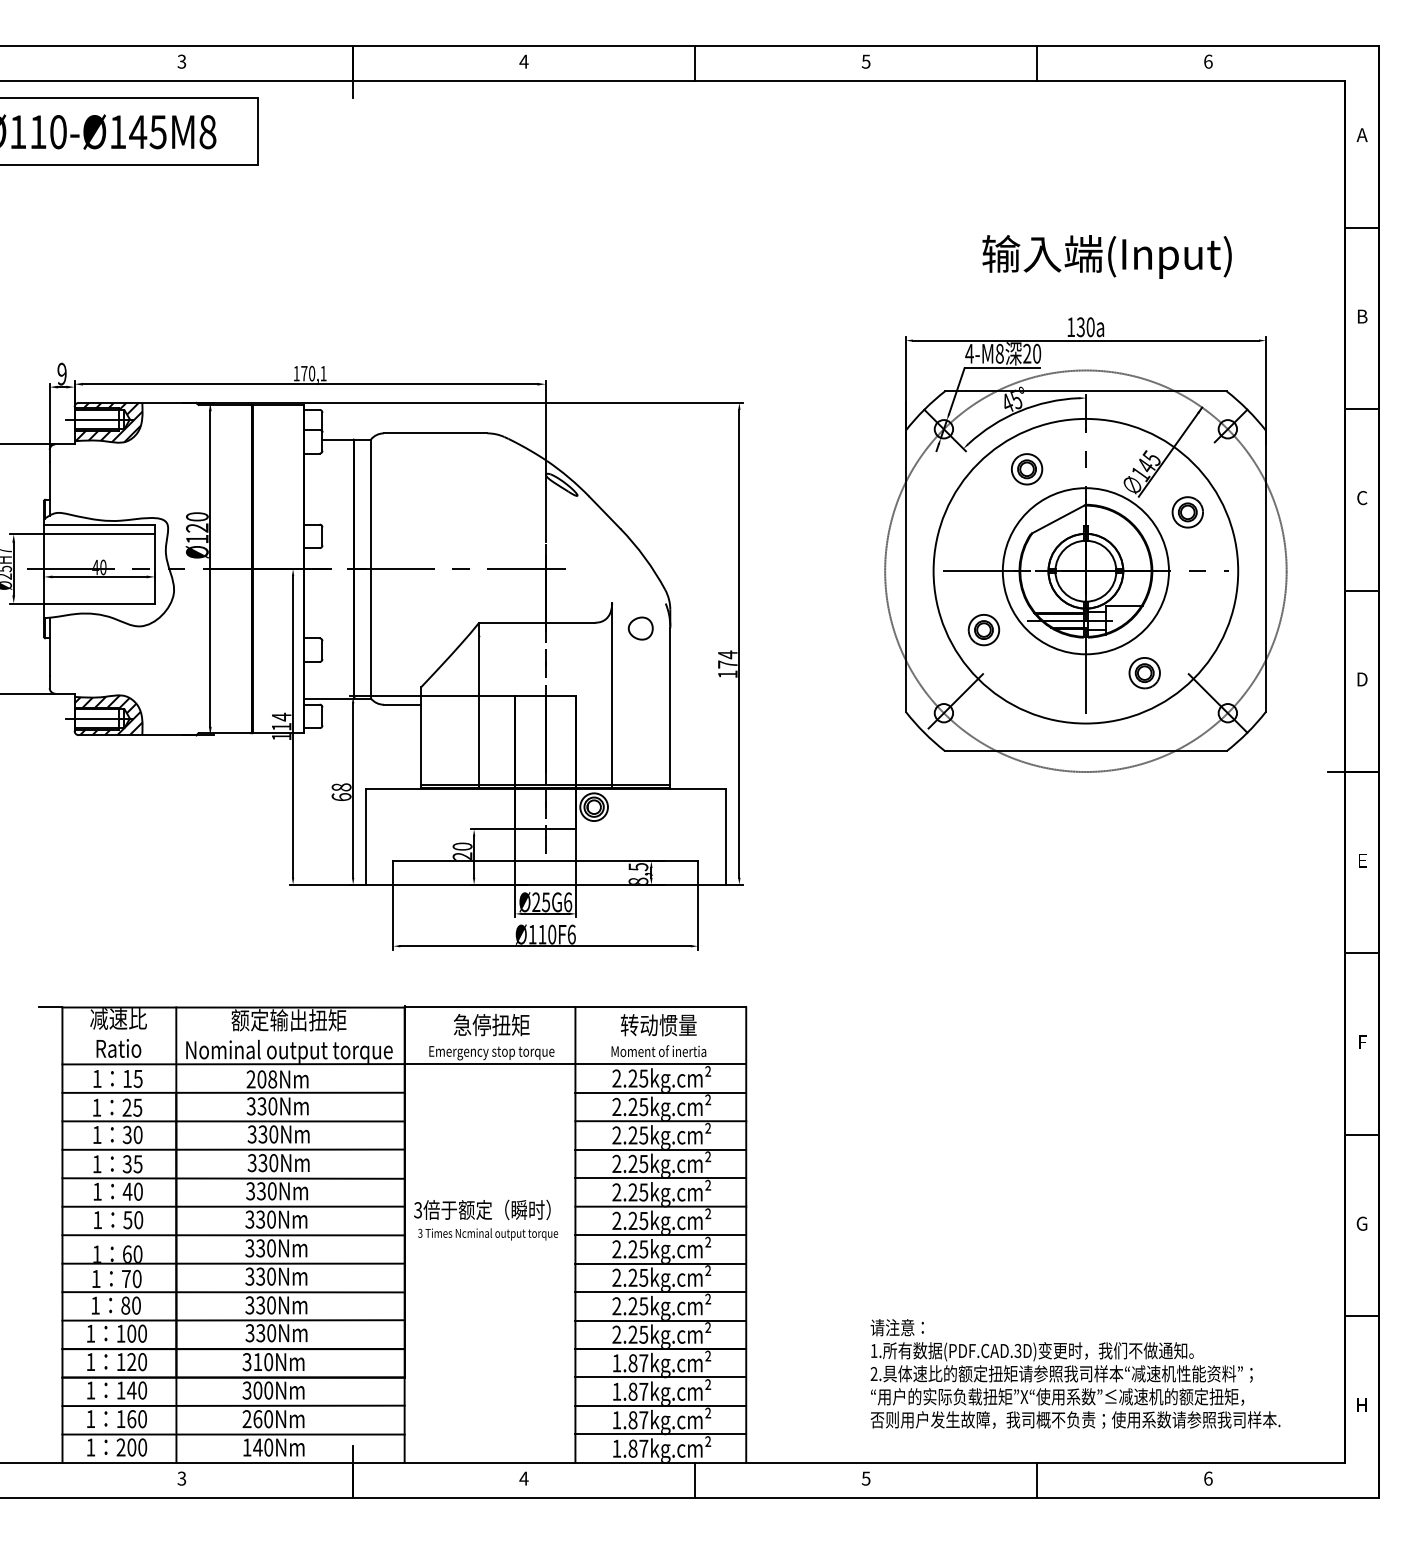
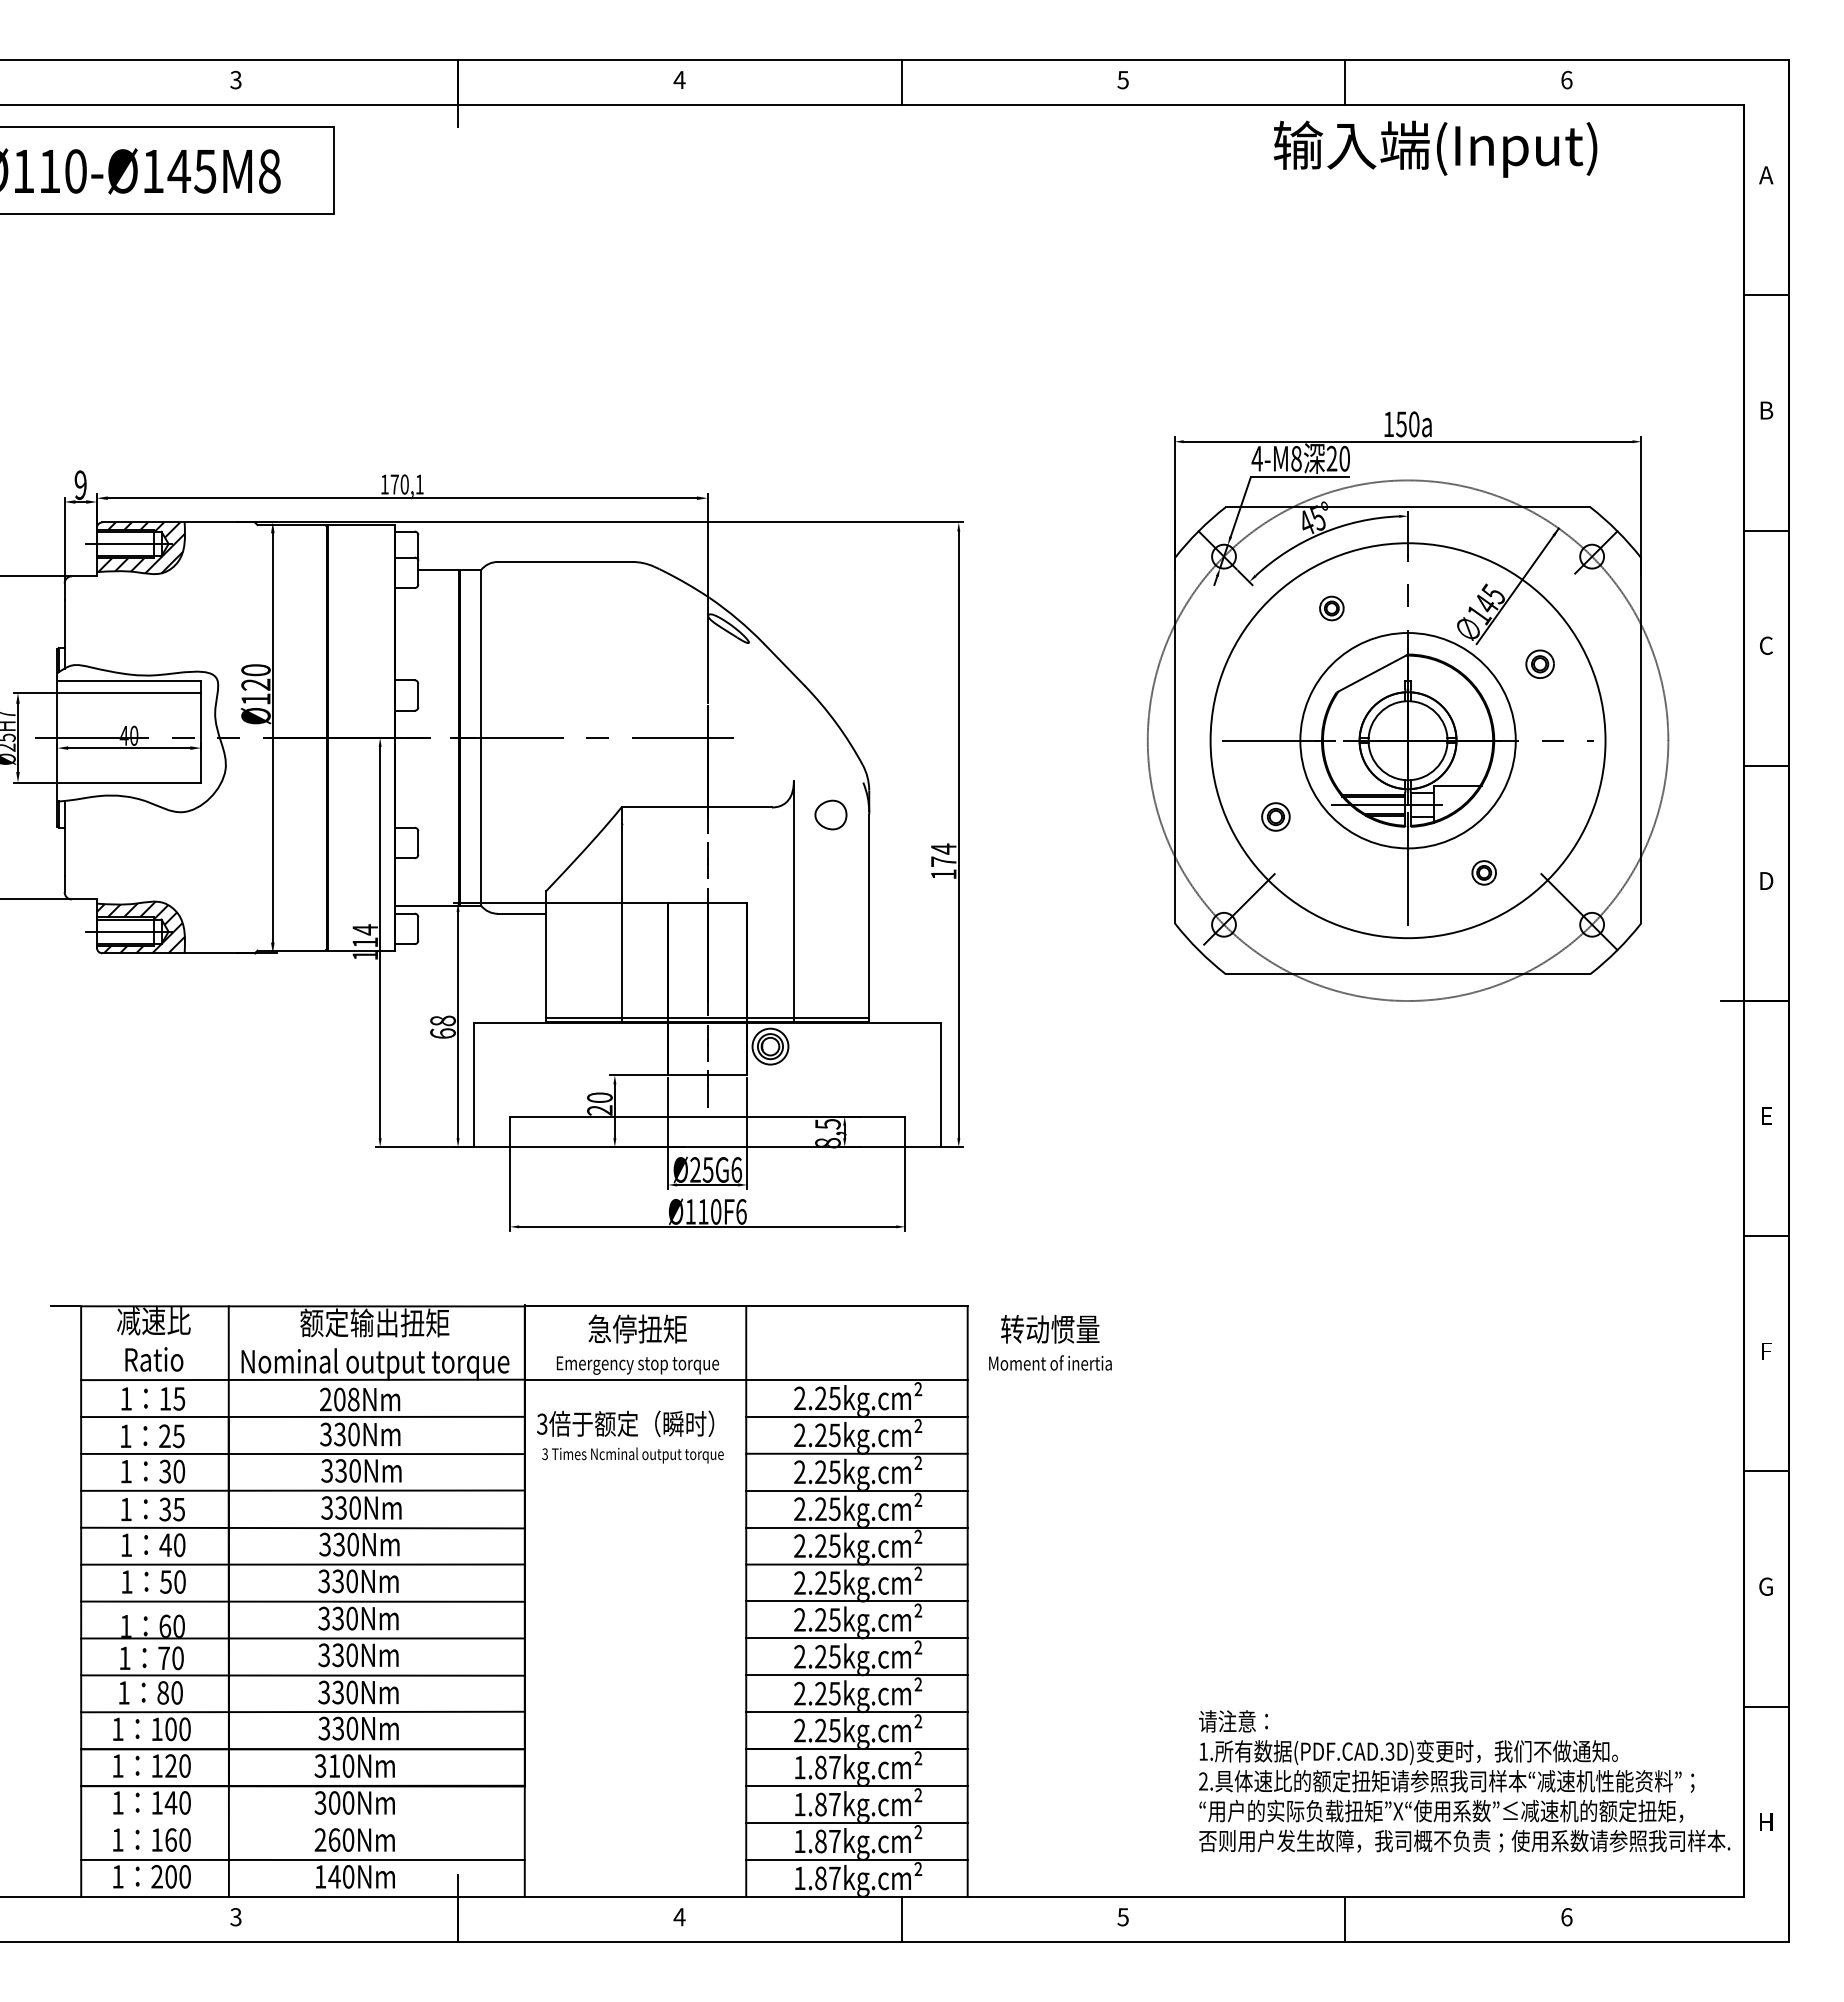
text: (1107, 256) -> (1435, 148), moved
text: (1080, 326) -> (1401, 423), 130 -> 150
part: (1026, 469) -> (1331, 608), size x0.6
part: (1187, 511) -> (1539, 663), size x0.7
part: (983, 629) -> (1275, 816), size x0.7
part: (1144, 672) -> (1483, 872), size x0.6
text: (658, 1035) -> (1050, 1342), moved
text: (486, 1219) -> (630, 1436), moved
text: (1075, 1373) -> (1464, 1781), moved
line: (233, 1405) -> (302, 1822), removed

